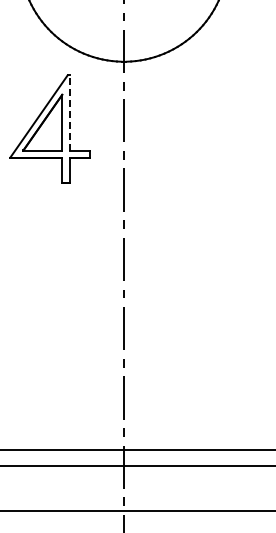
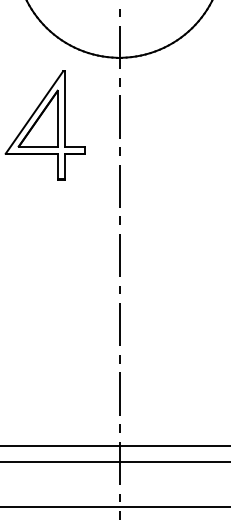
line: (69, 112) -> (64, 108), dashed -> solid

